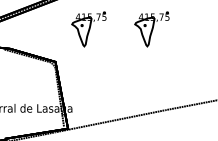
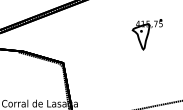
part: (88, 29) -> (92, 34), removed

